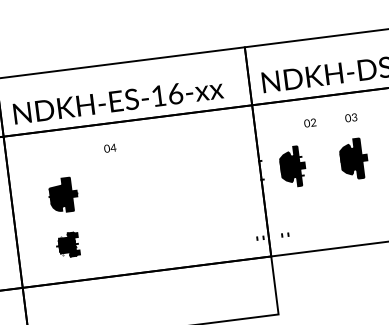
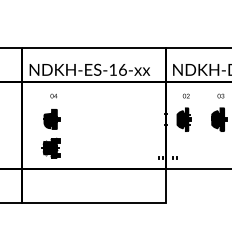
text: (308, 122) -> (185, 95), moved
text: (109, 147) -> (53, 95), moved
part: (67, 244) -> (50, 147), size x1.43

